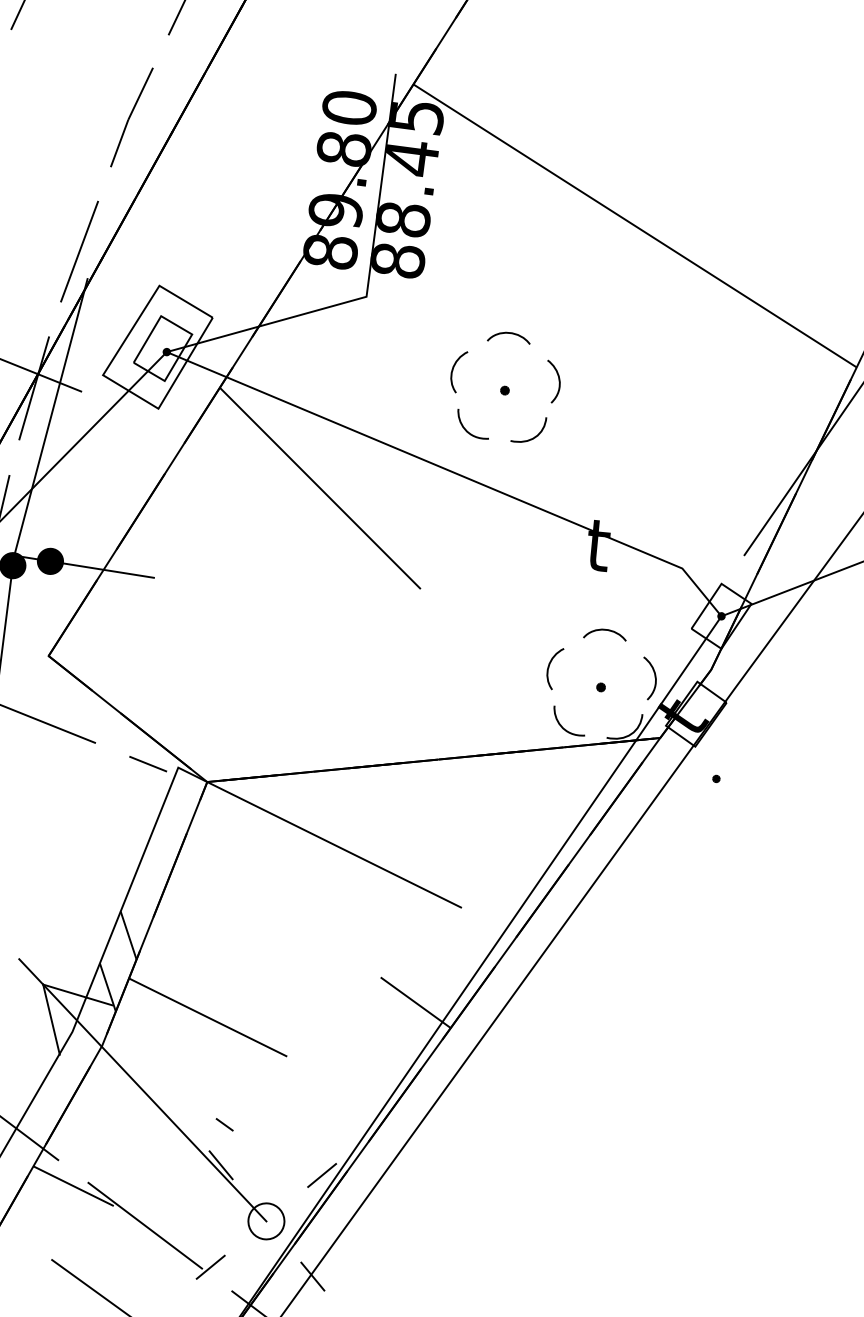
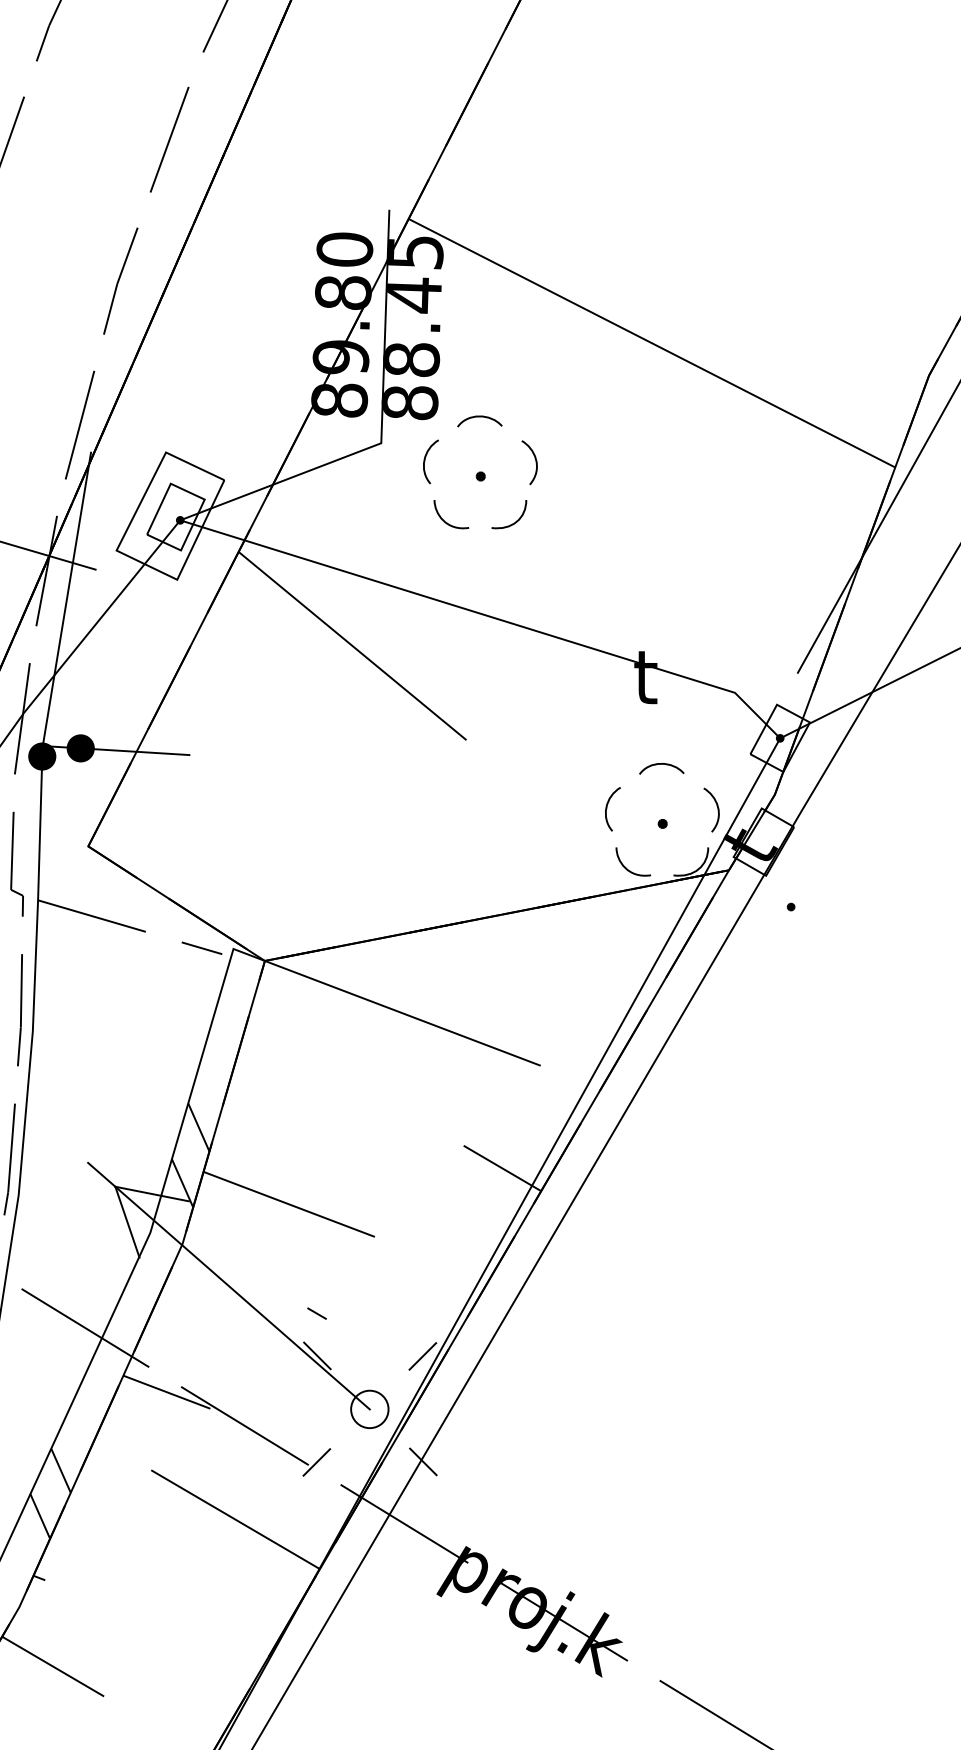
part: (505, 386) -> (480, 472), moved

